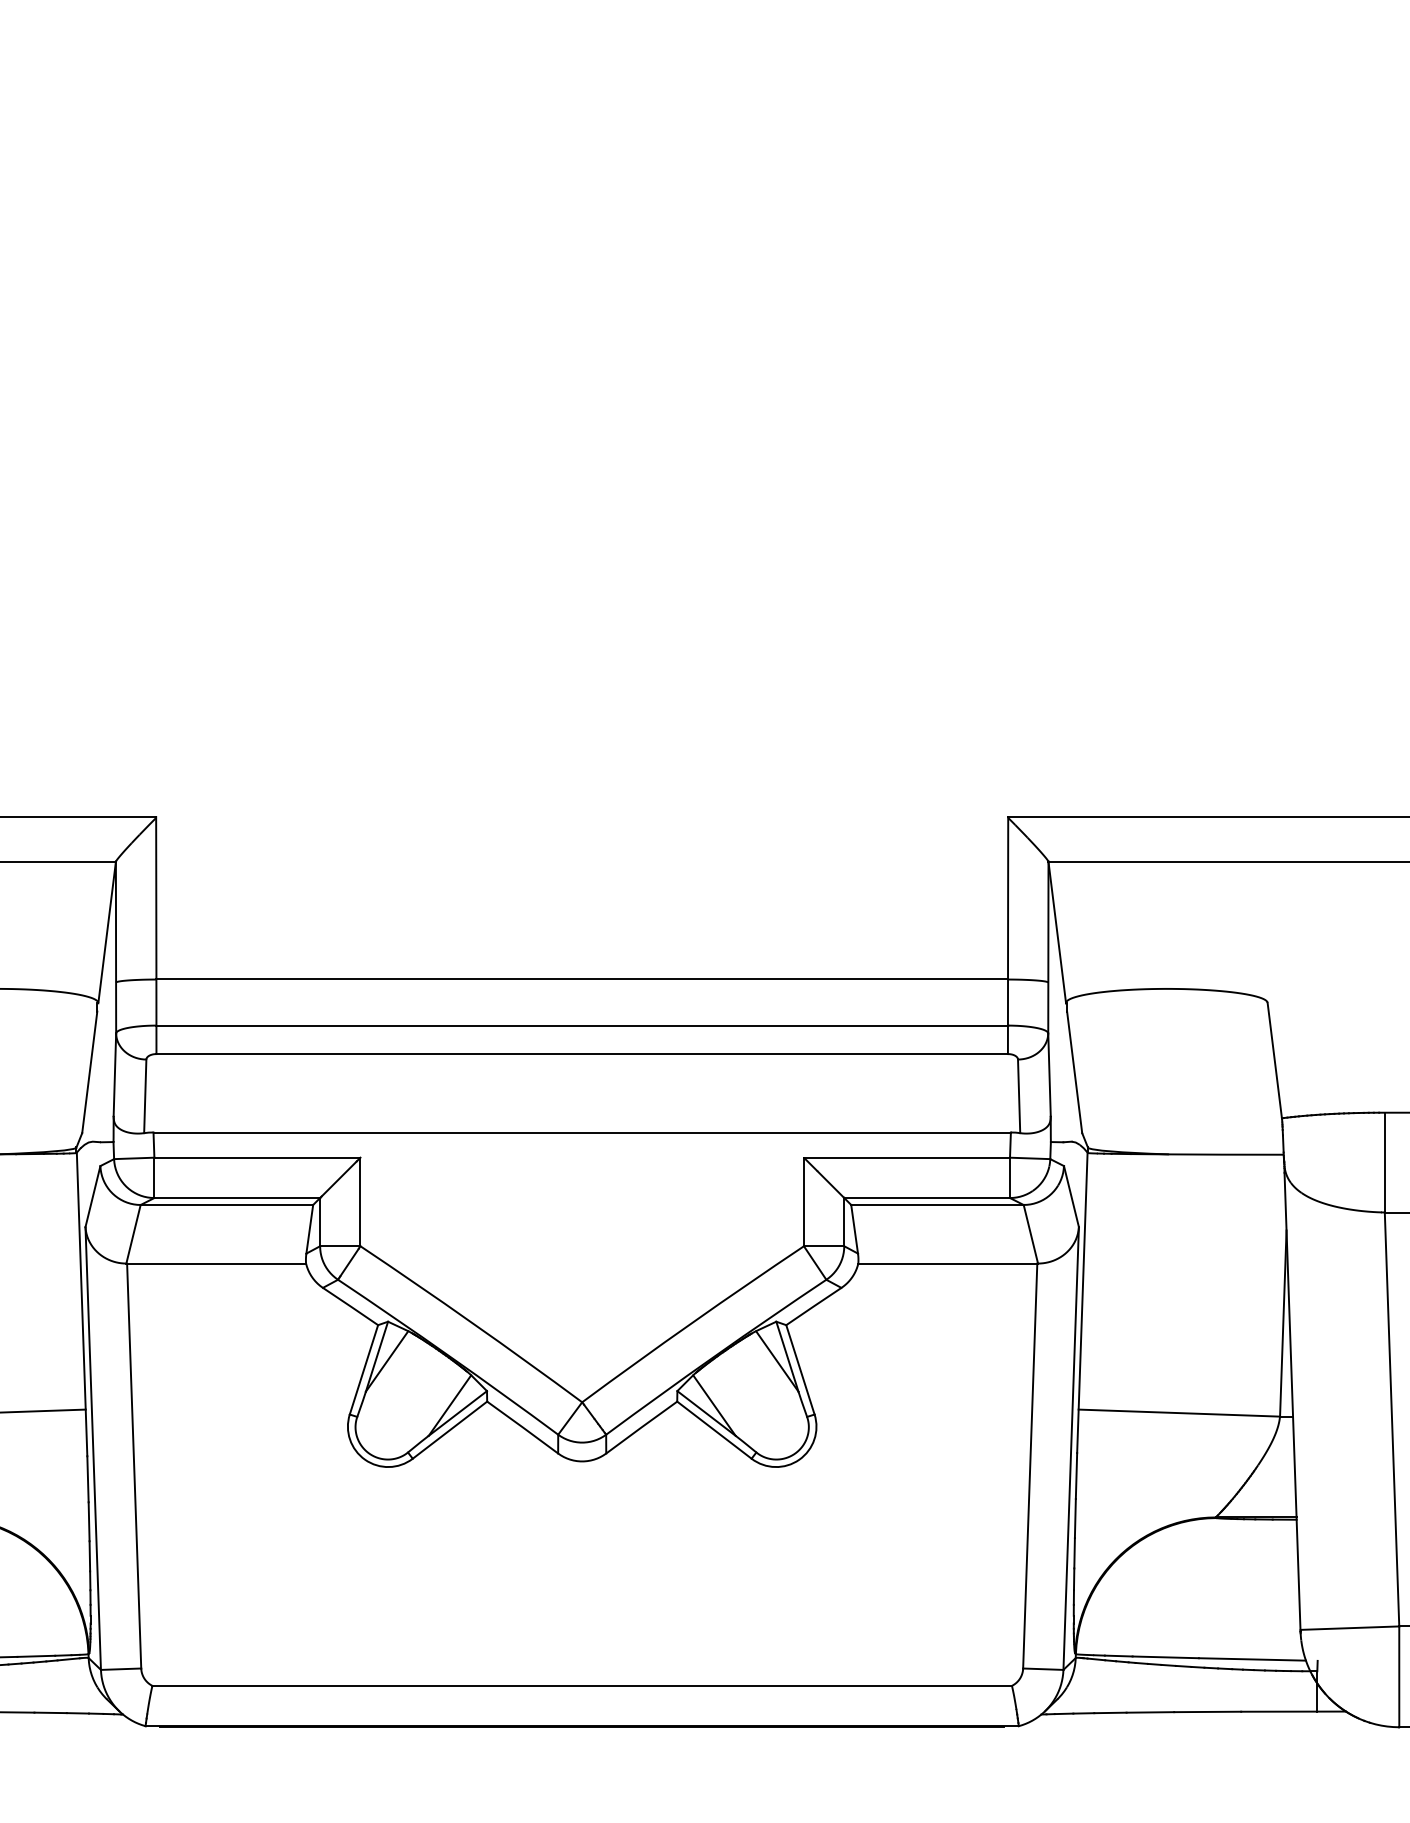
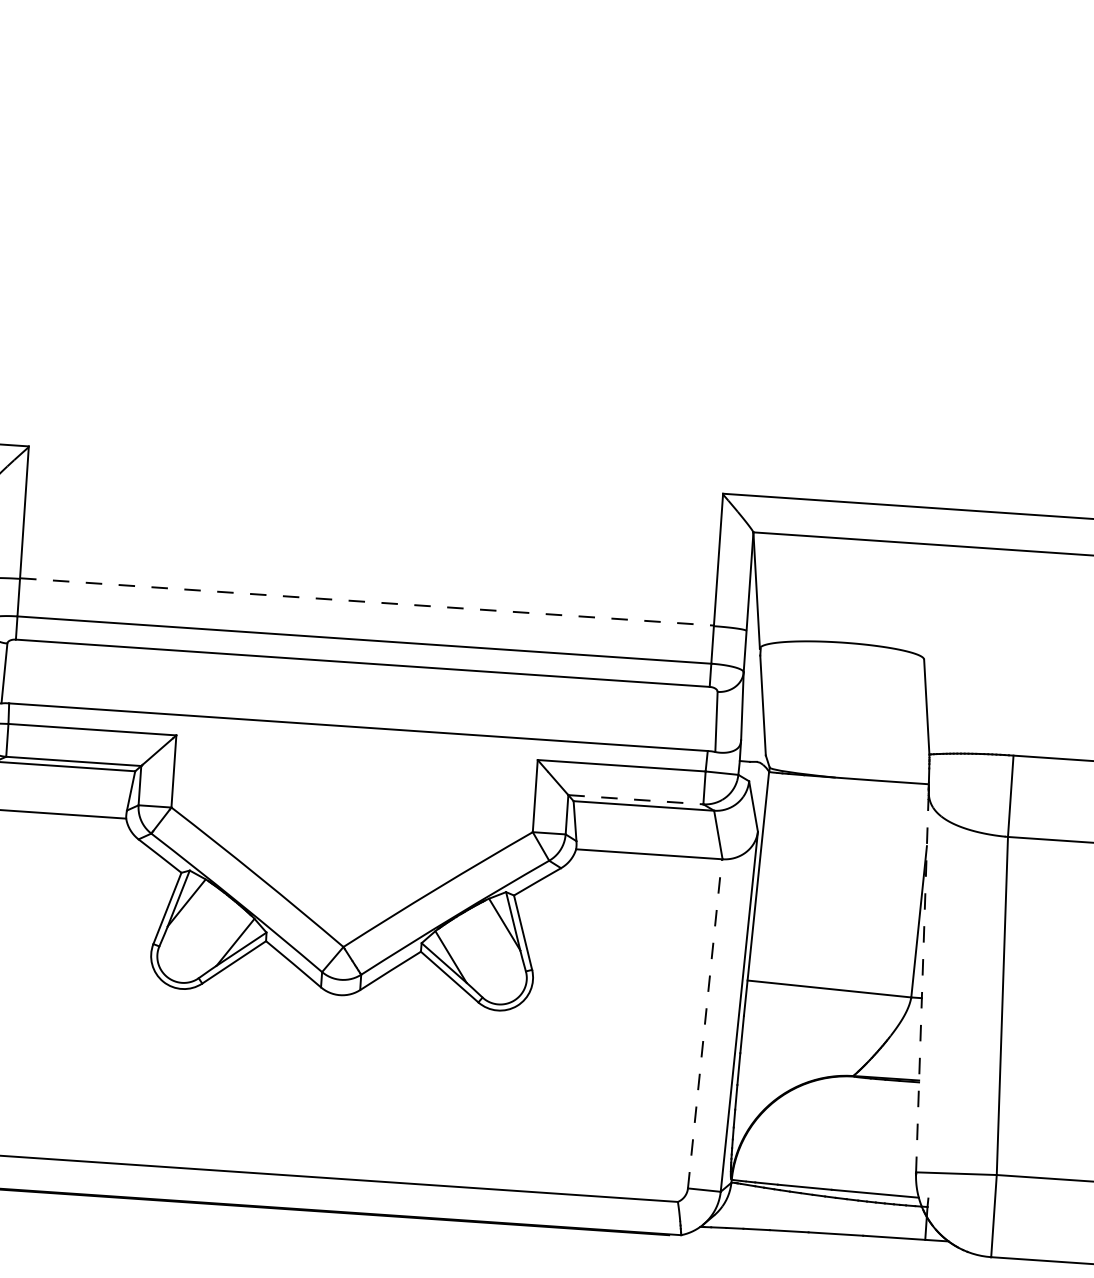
line: (582, 978) -> (367, 601), solid -> dashed
line: (927, 1198) -> (636, 800), solid -> dashed
line: (1292, 1401) -> (922, 985), solid -> dashed
line: (1030, 1466) -> (705, 1024), solid -> dashed

